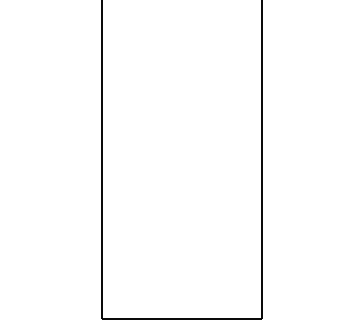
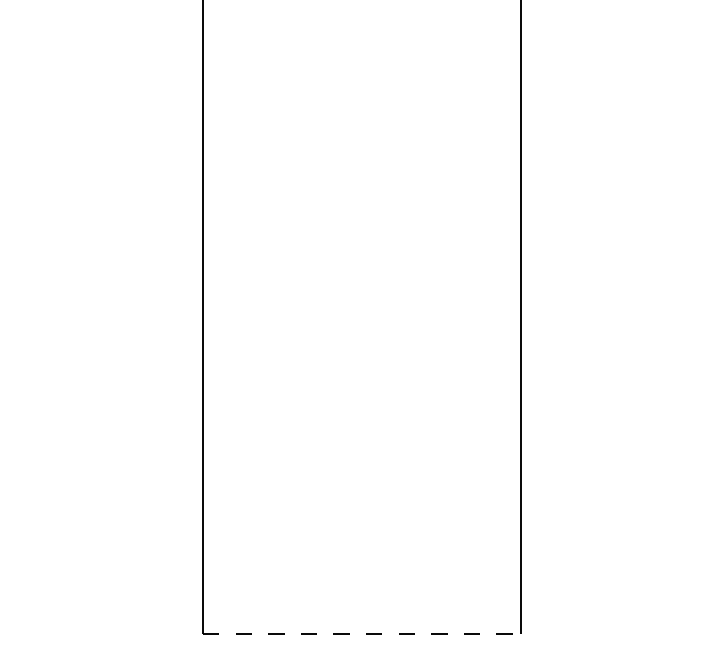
line: (181, 318) -> (361, 633), solid -> dashed

